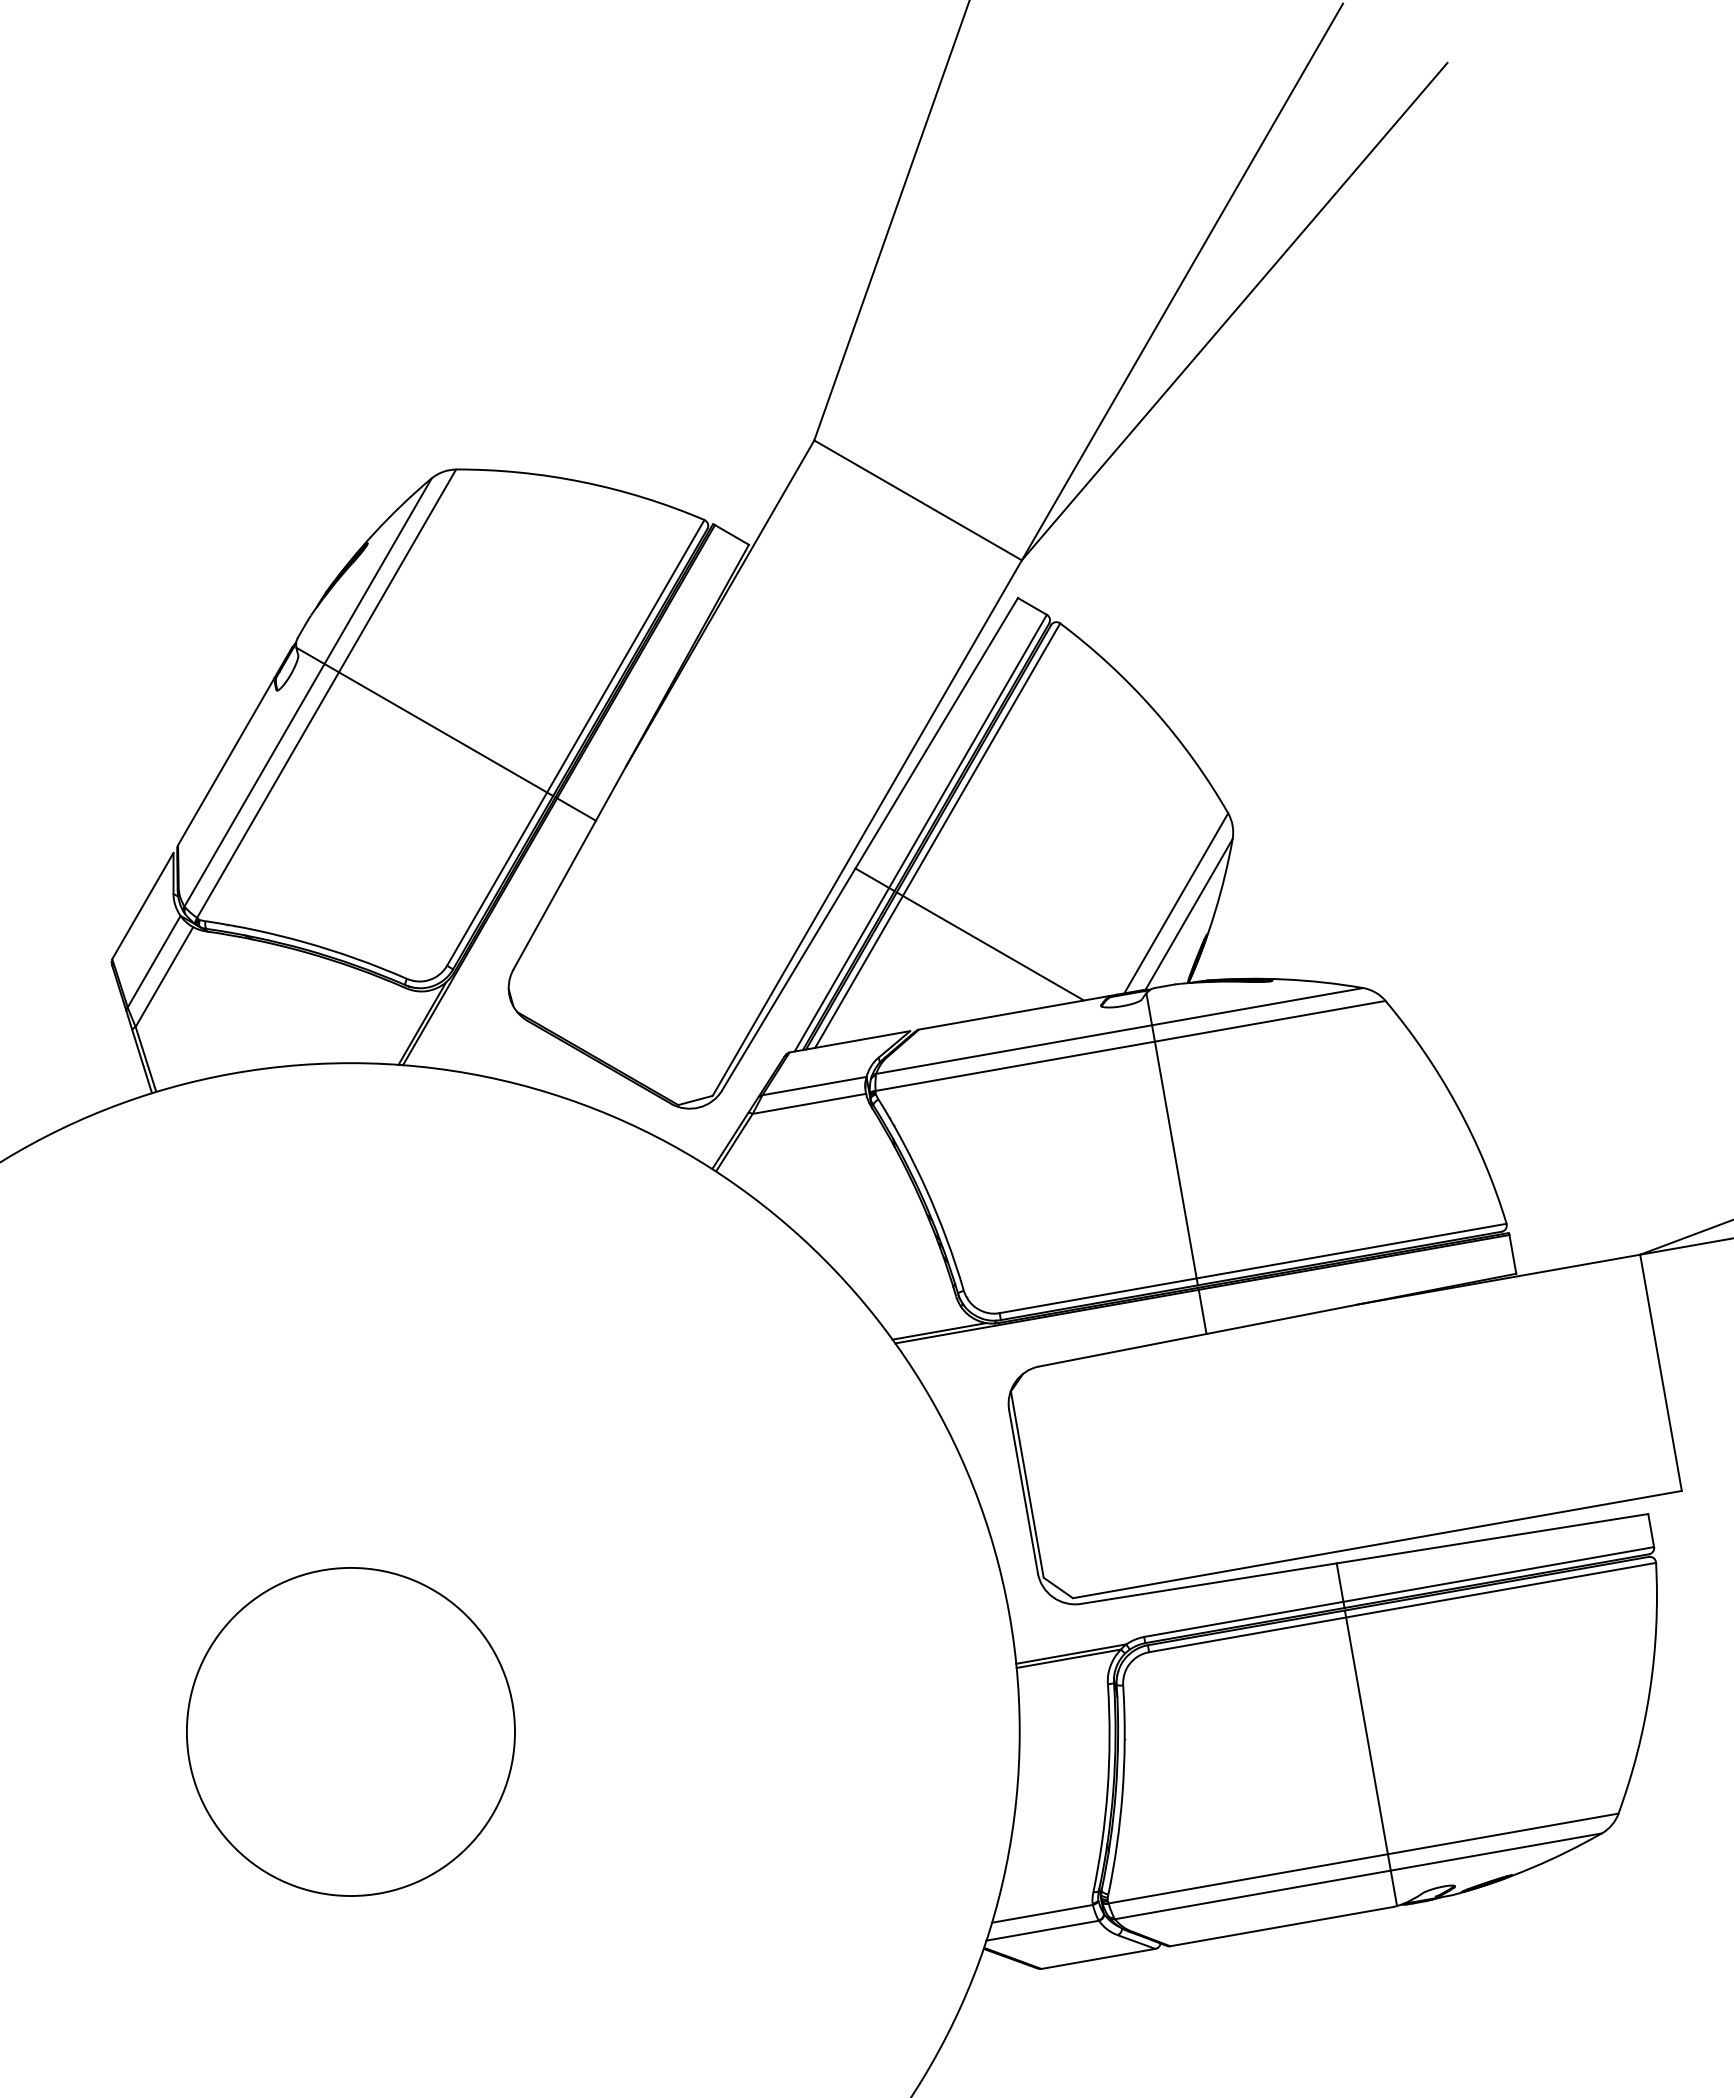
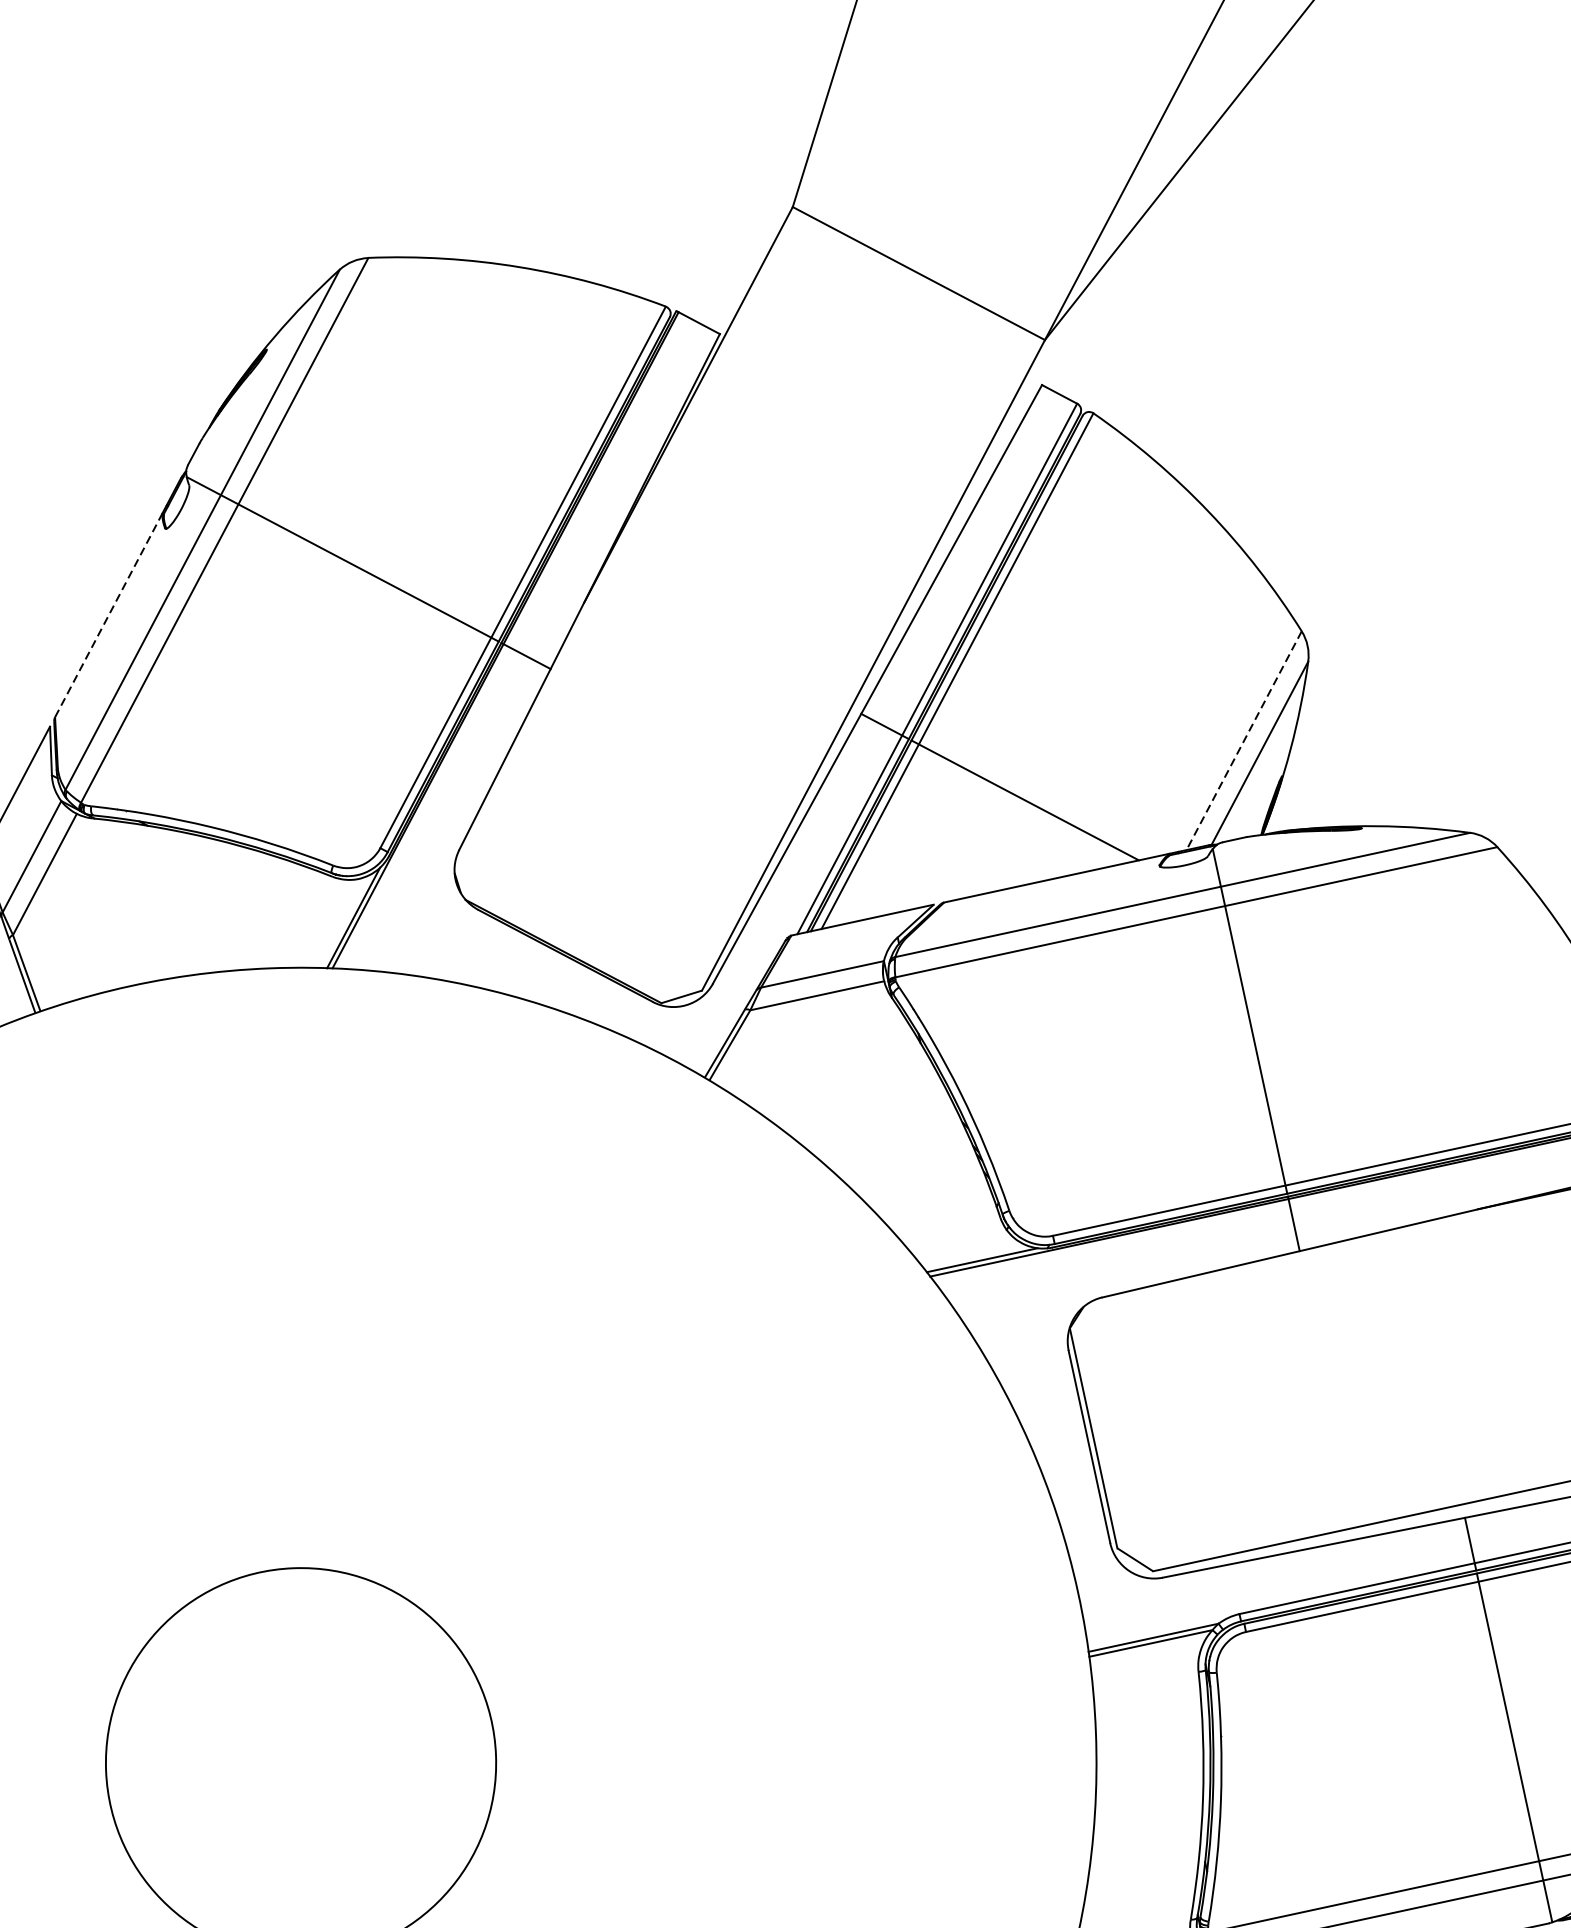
line: (226, 761) -> (108, 615), solid -> dashed
line: (1176, 903) -> (1244, 740), solid -> dashed

